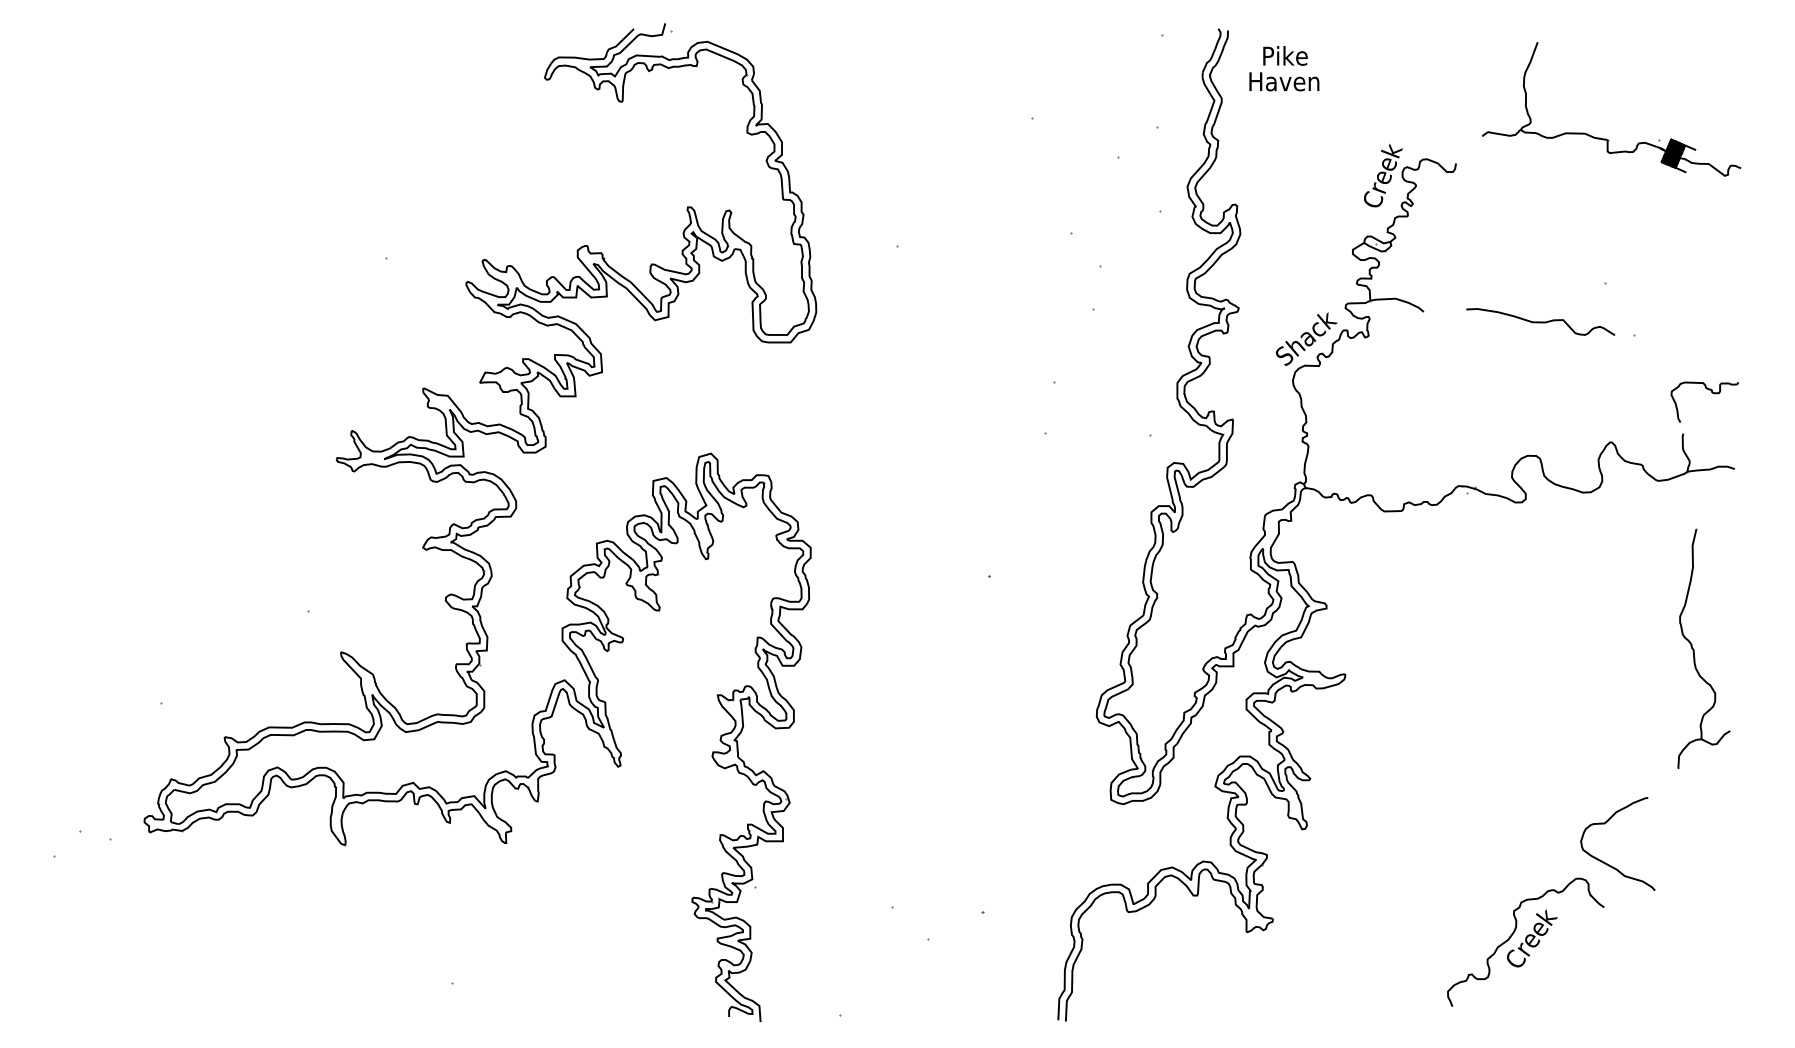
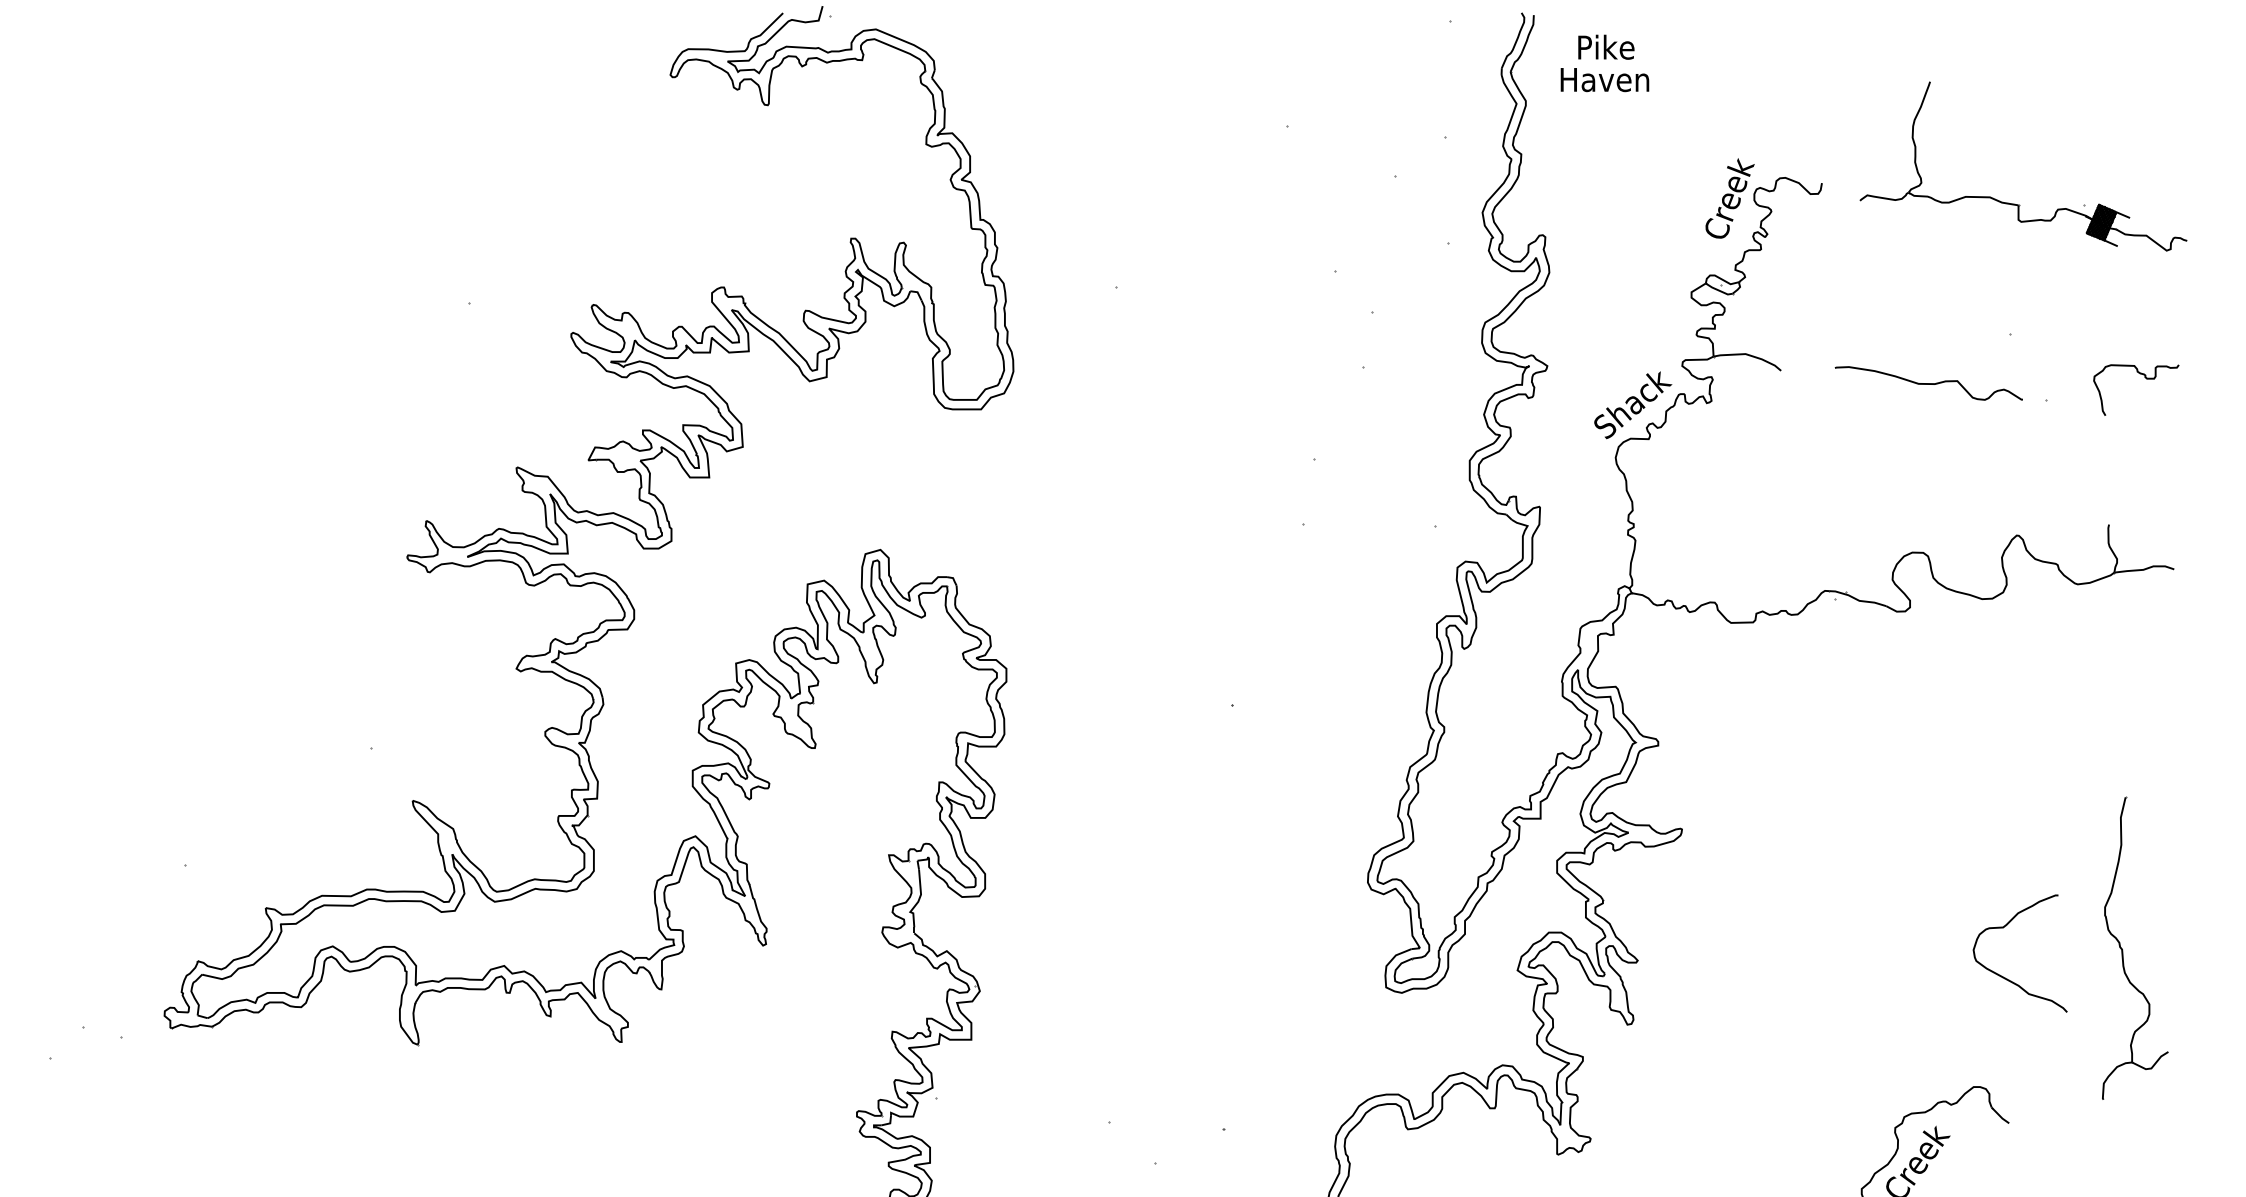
part: (1606, 138) -> (2017, 203), moved
curve: (1712, 393) -> (2145, 379), moved
part: (1694, 649) -> (2123, 949), moved
curve: (1607, 863) -> (2006, 978), moved

